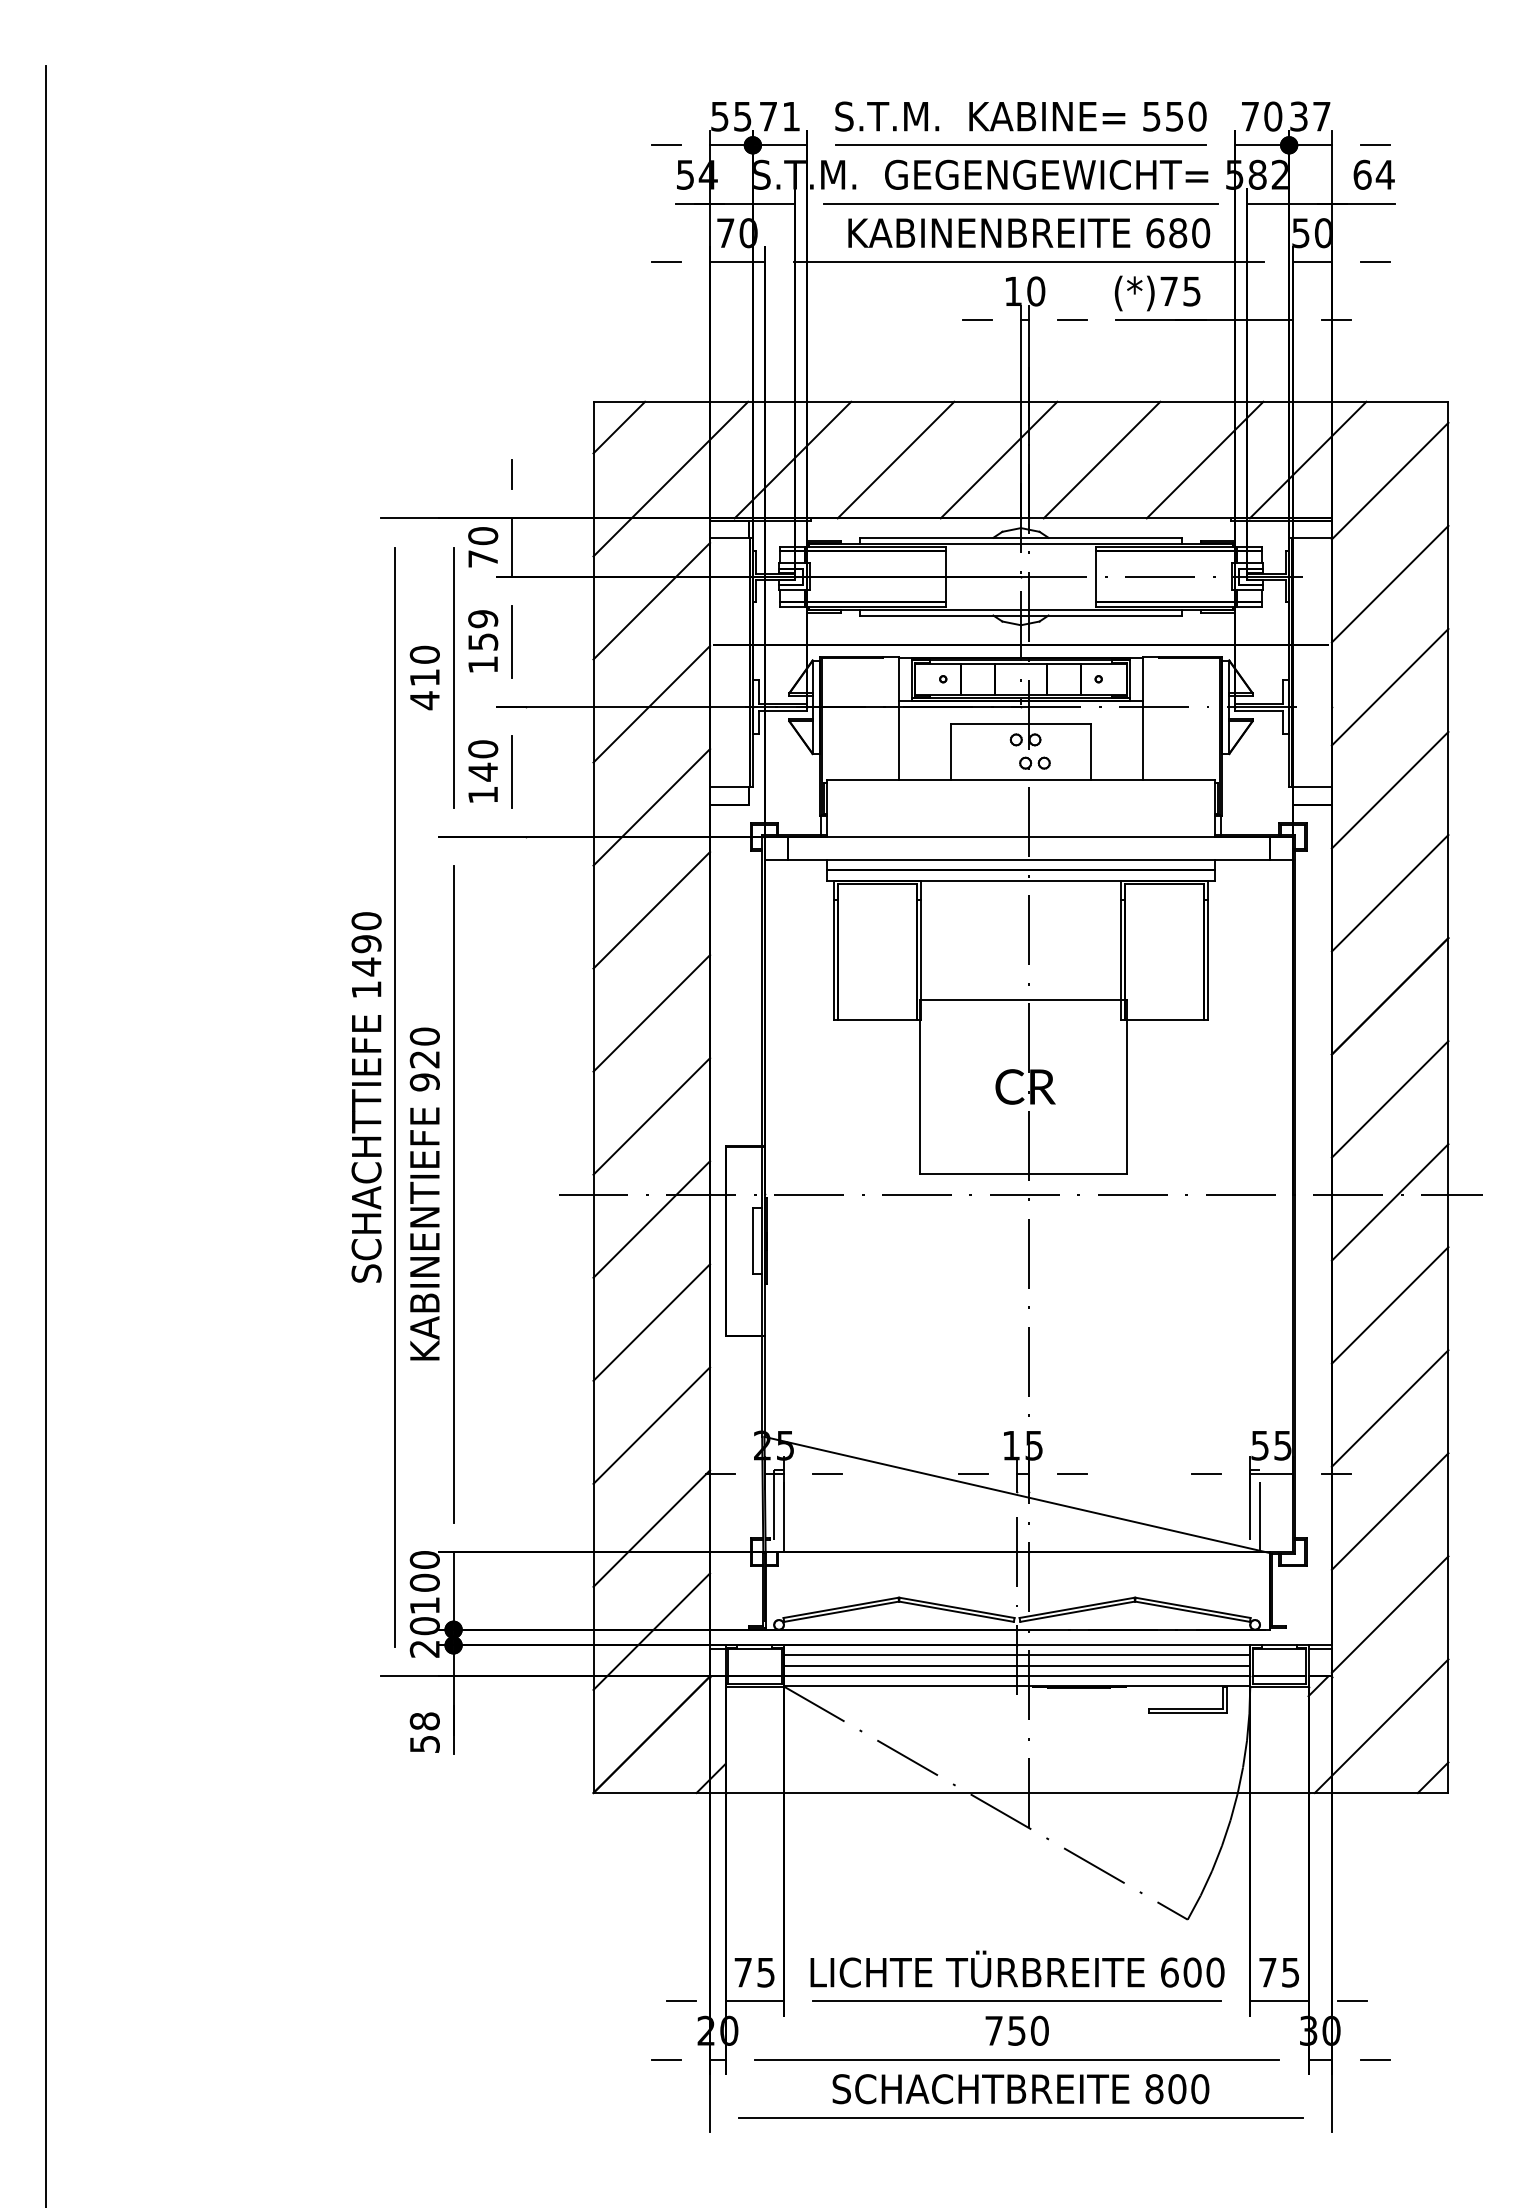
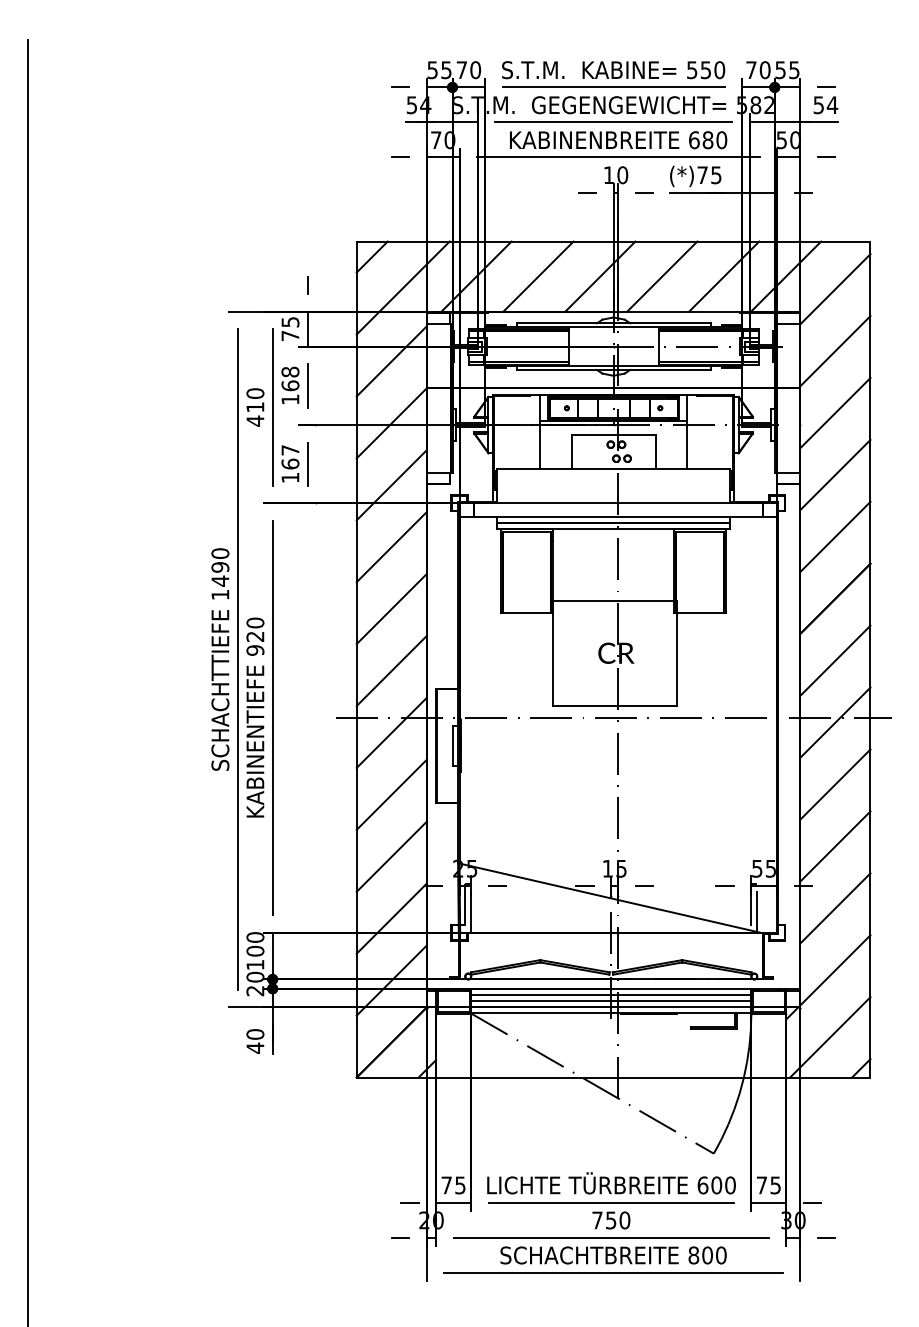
text: (791, 117) -> (475, 70), 71 -> 70
text: (1310, 117) -> (787, 70), 37 -> 55
text: (1361, 175) -> (818, 105), 64 -> 54
text: (483, 534) -> (290, 321), 70 -> 75
text: (483, 629) -> (290, 378), 159 -> 168
text: (483, 761) -> (290, 457), 140 -> 167
text: (425, 1733) -> (255, 1041), 58 -> 40

